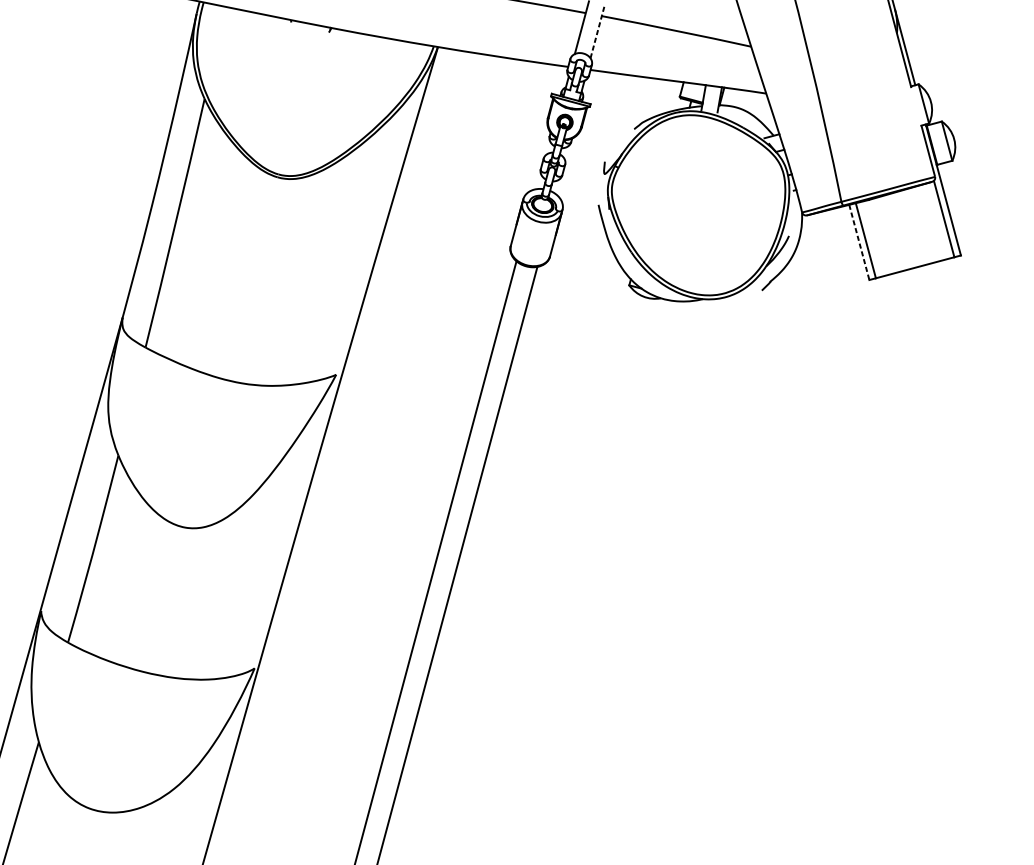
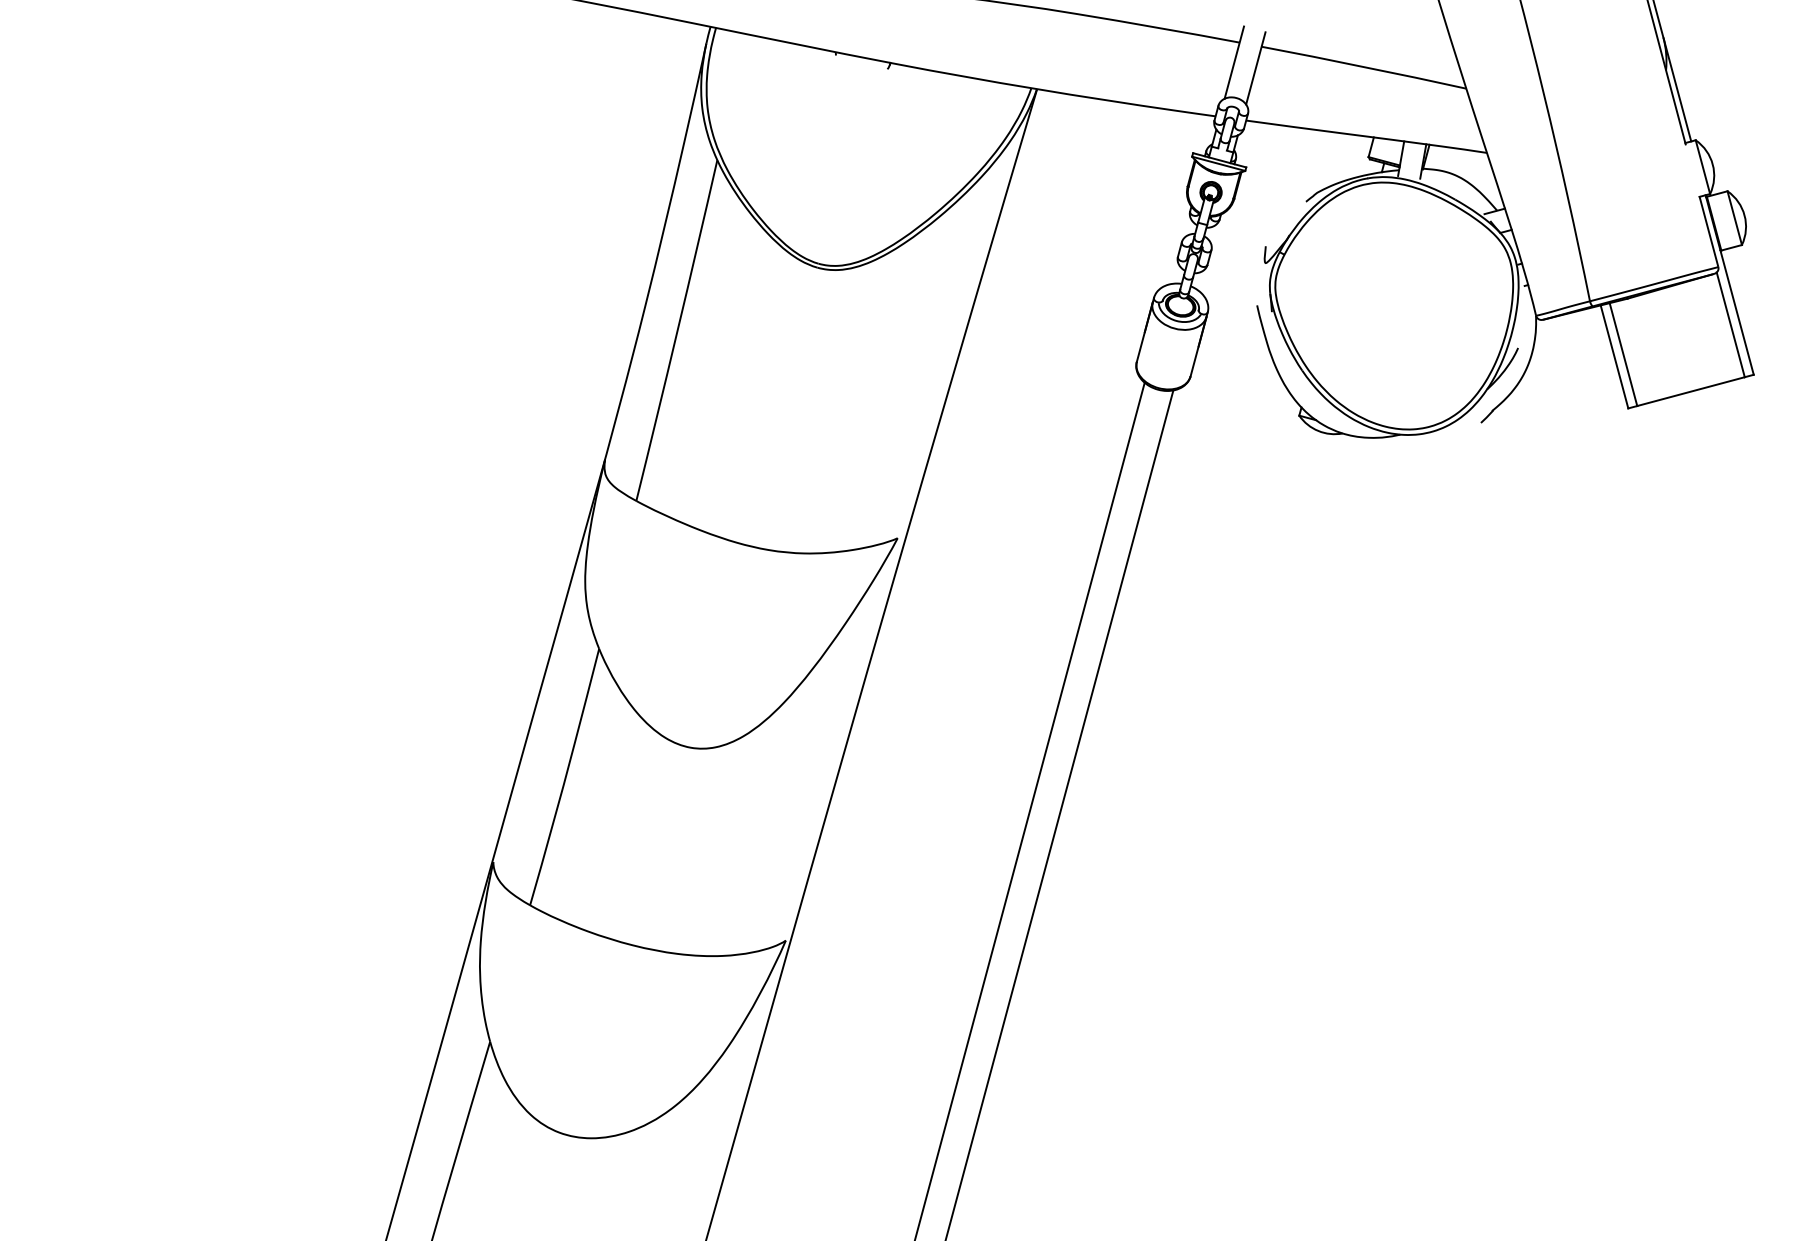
line: (597, 31) -> (1255, 67), dashed -> solid
line: (859, 242) -> (1614, 357), dashed -> solid

